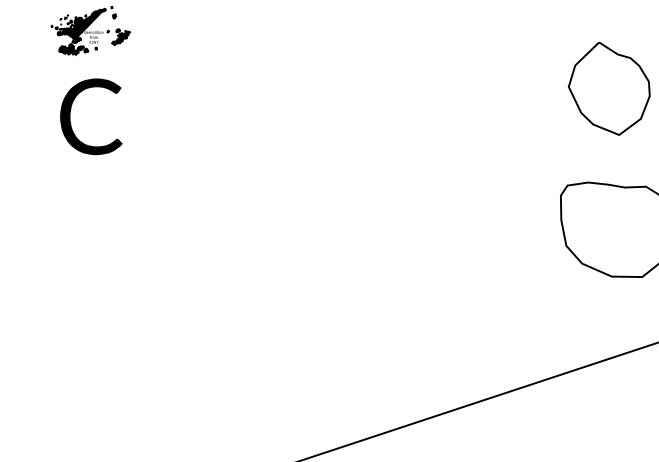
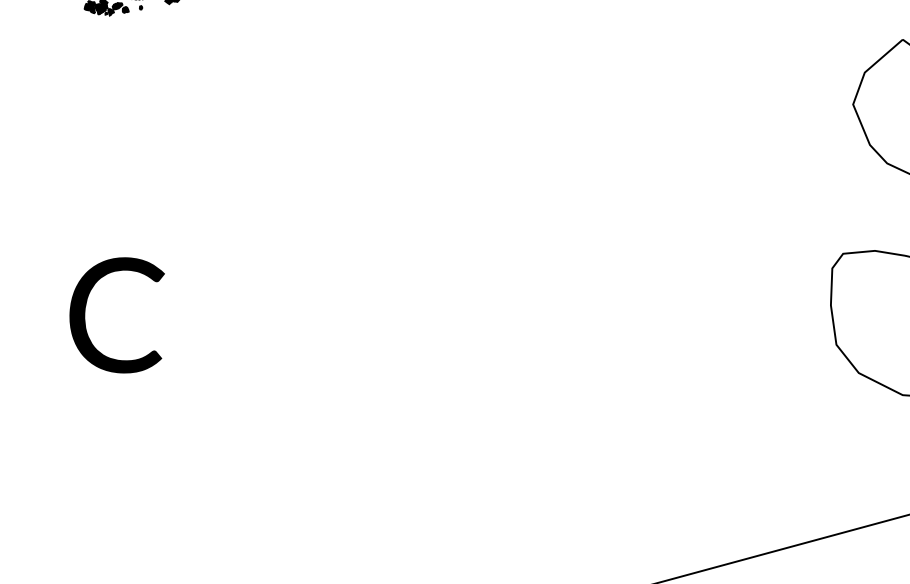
text: (91, 116) -> (117, 314), moved

